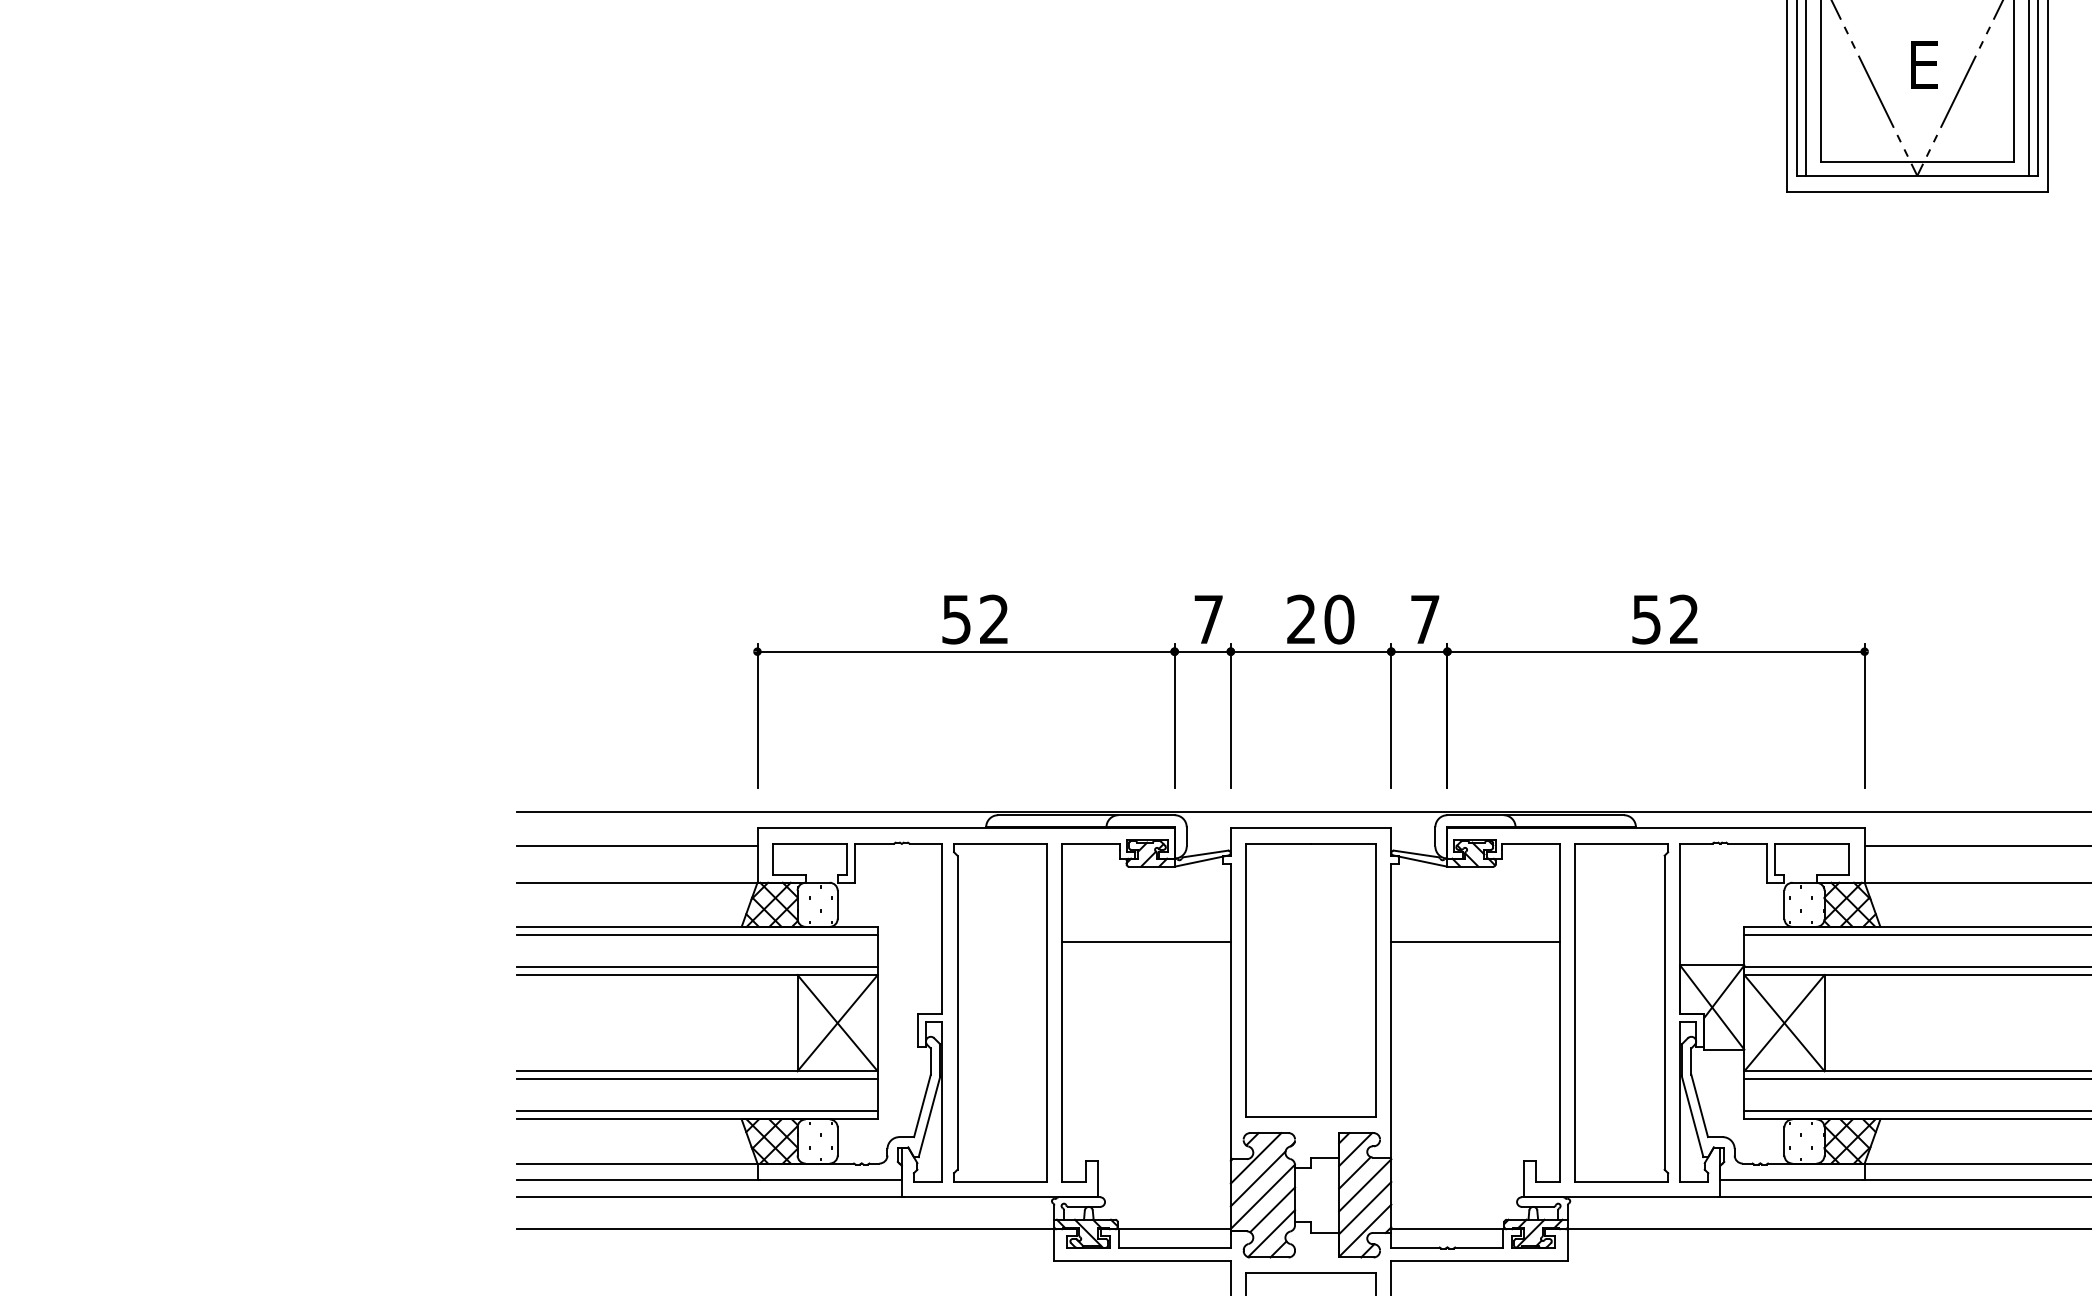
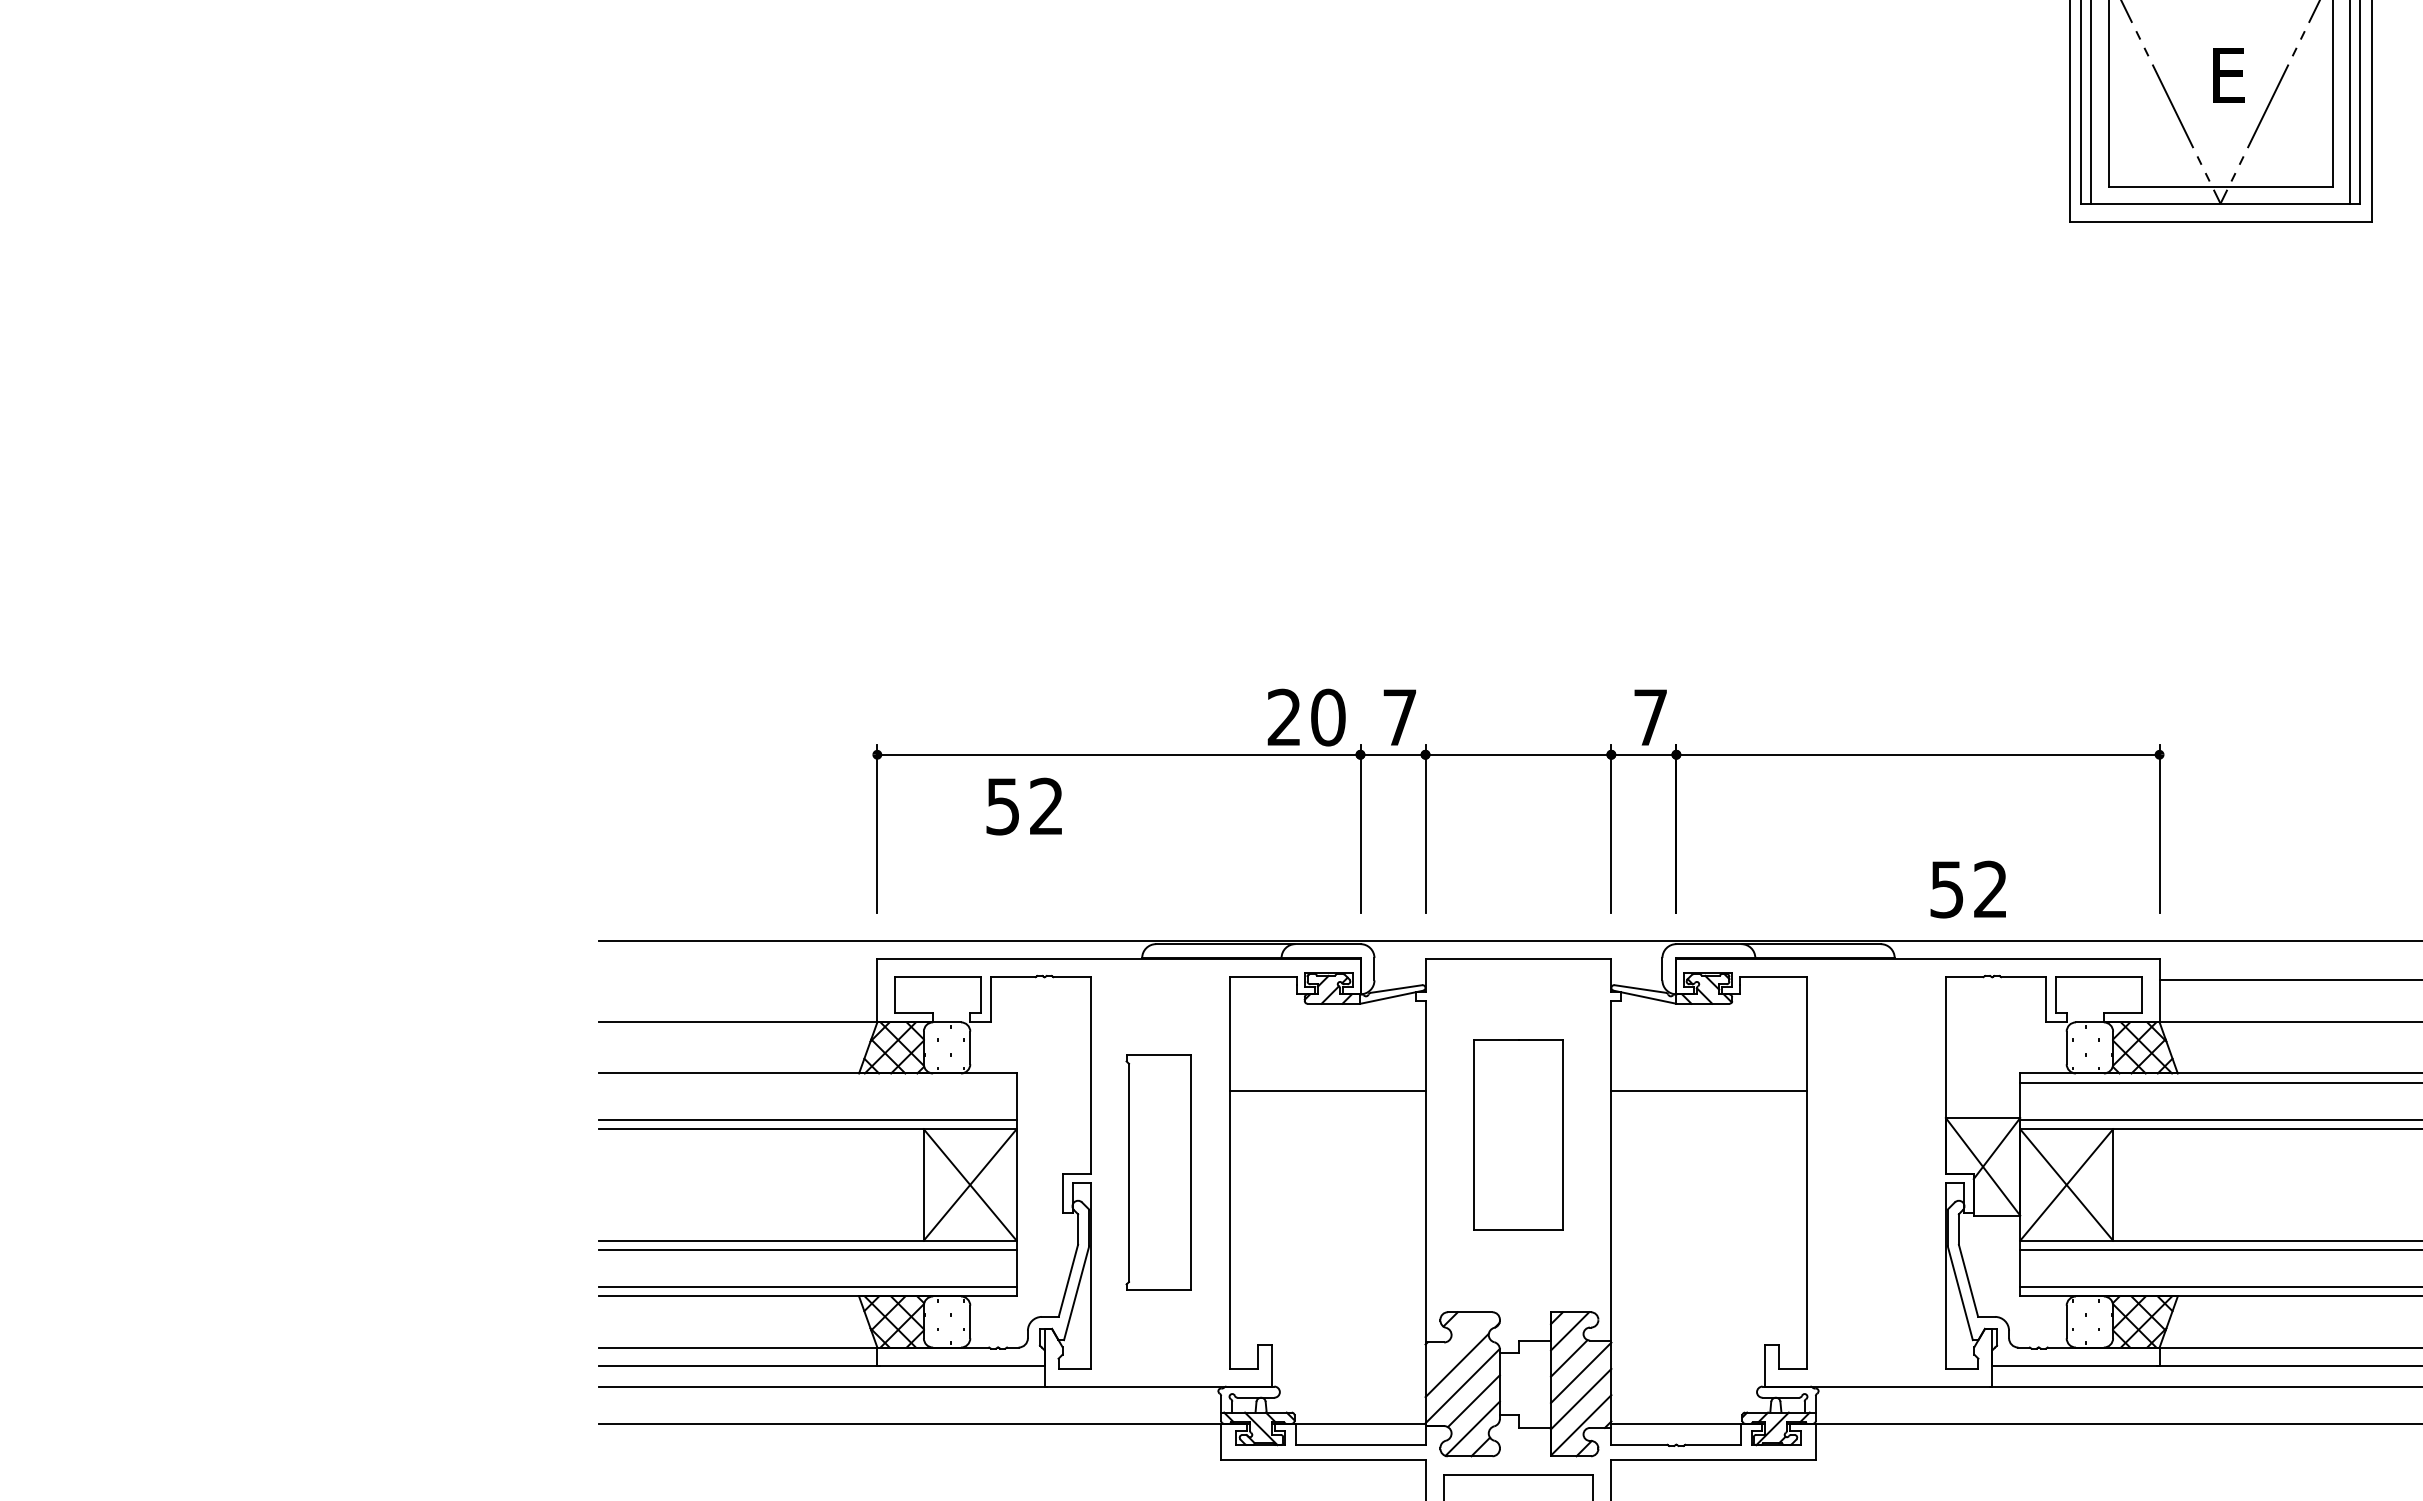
text: (974, 619) -> (1023, 806), moved
text: (1320, 619) -> (1306, 717), moved
text: (1664, 619) -> (1967, 889), moved
line: (636, 845) -> (737, 979), removed
line: (697, 934) -> (807, 1082), removed
part: (1311, 980) -> (1518, 1135), size x0.6
part: (1000, 1012) -> (1158, 1172), size x0.6
part: (1621, 1012) -> (1877, 1172), removed
line: (1255, 1158) -> (1454, 1341), removed

